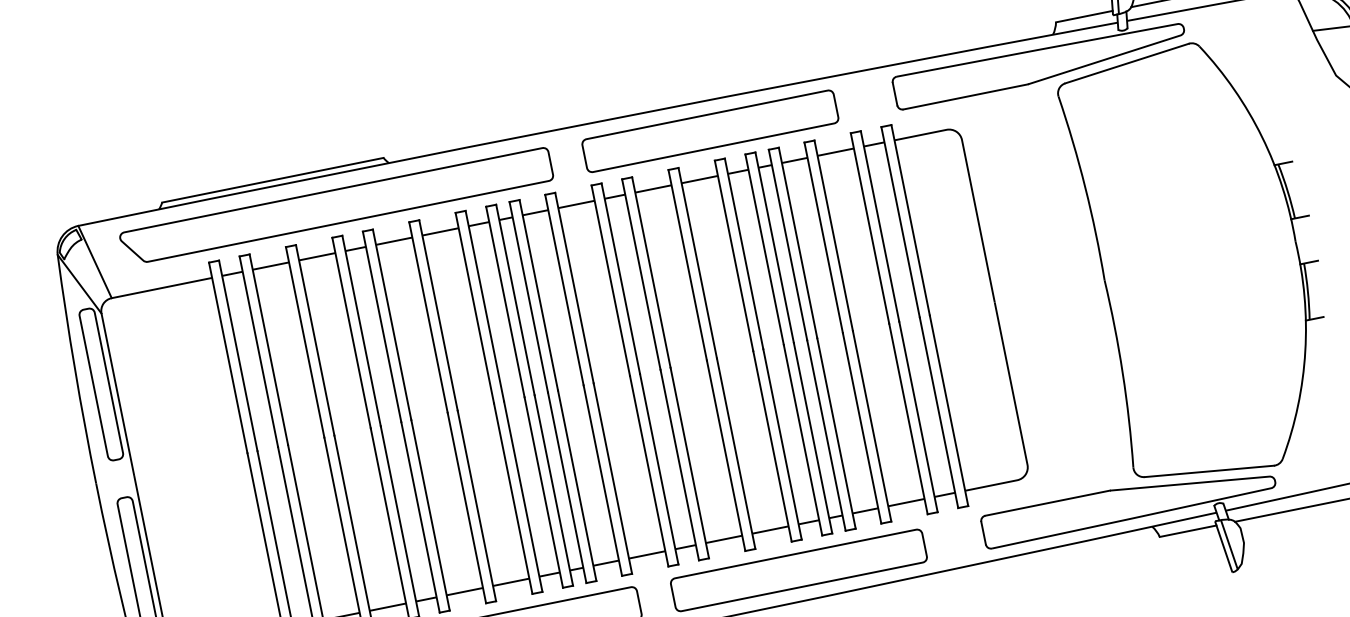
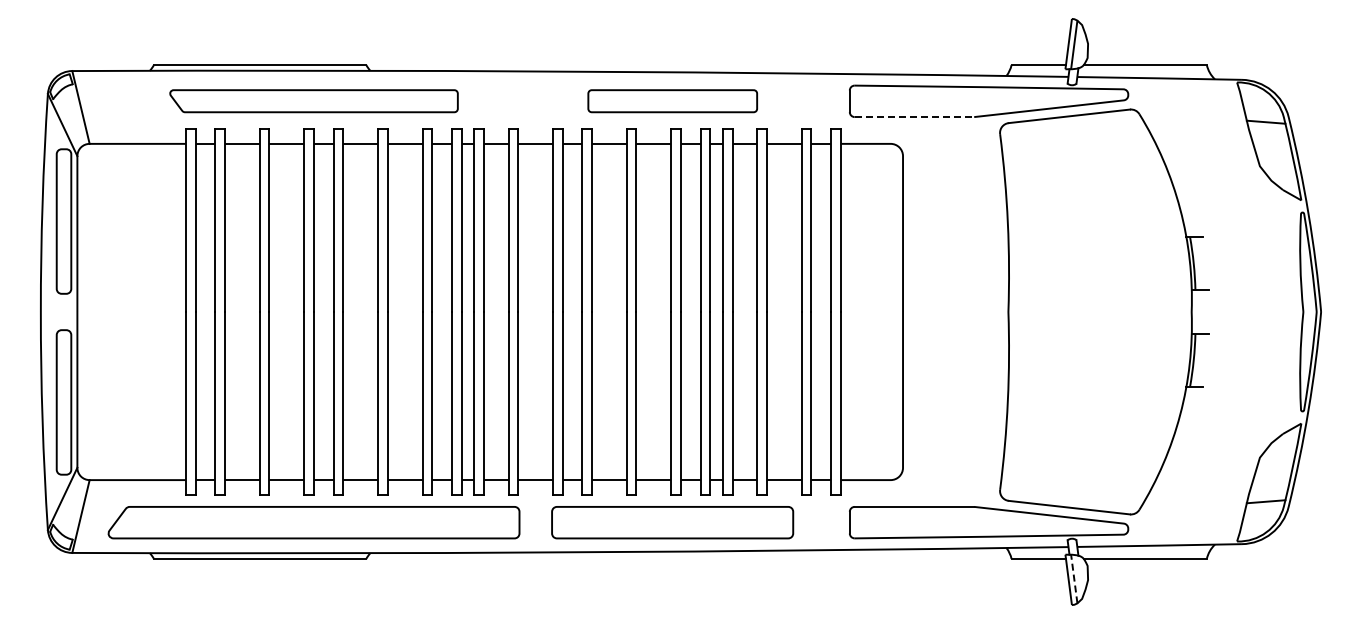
line: (965, 97) -> (914, 117), solid -> dashed
part: (710, 130) -> (672, 100), size x0.7
part: (335, 205) -> (313, 100), size x0.7
line: (1229, 544) -> (1074, 578), solid -> dashed

